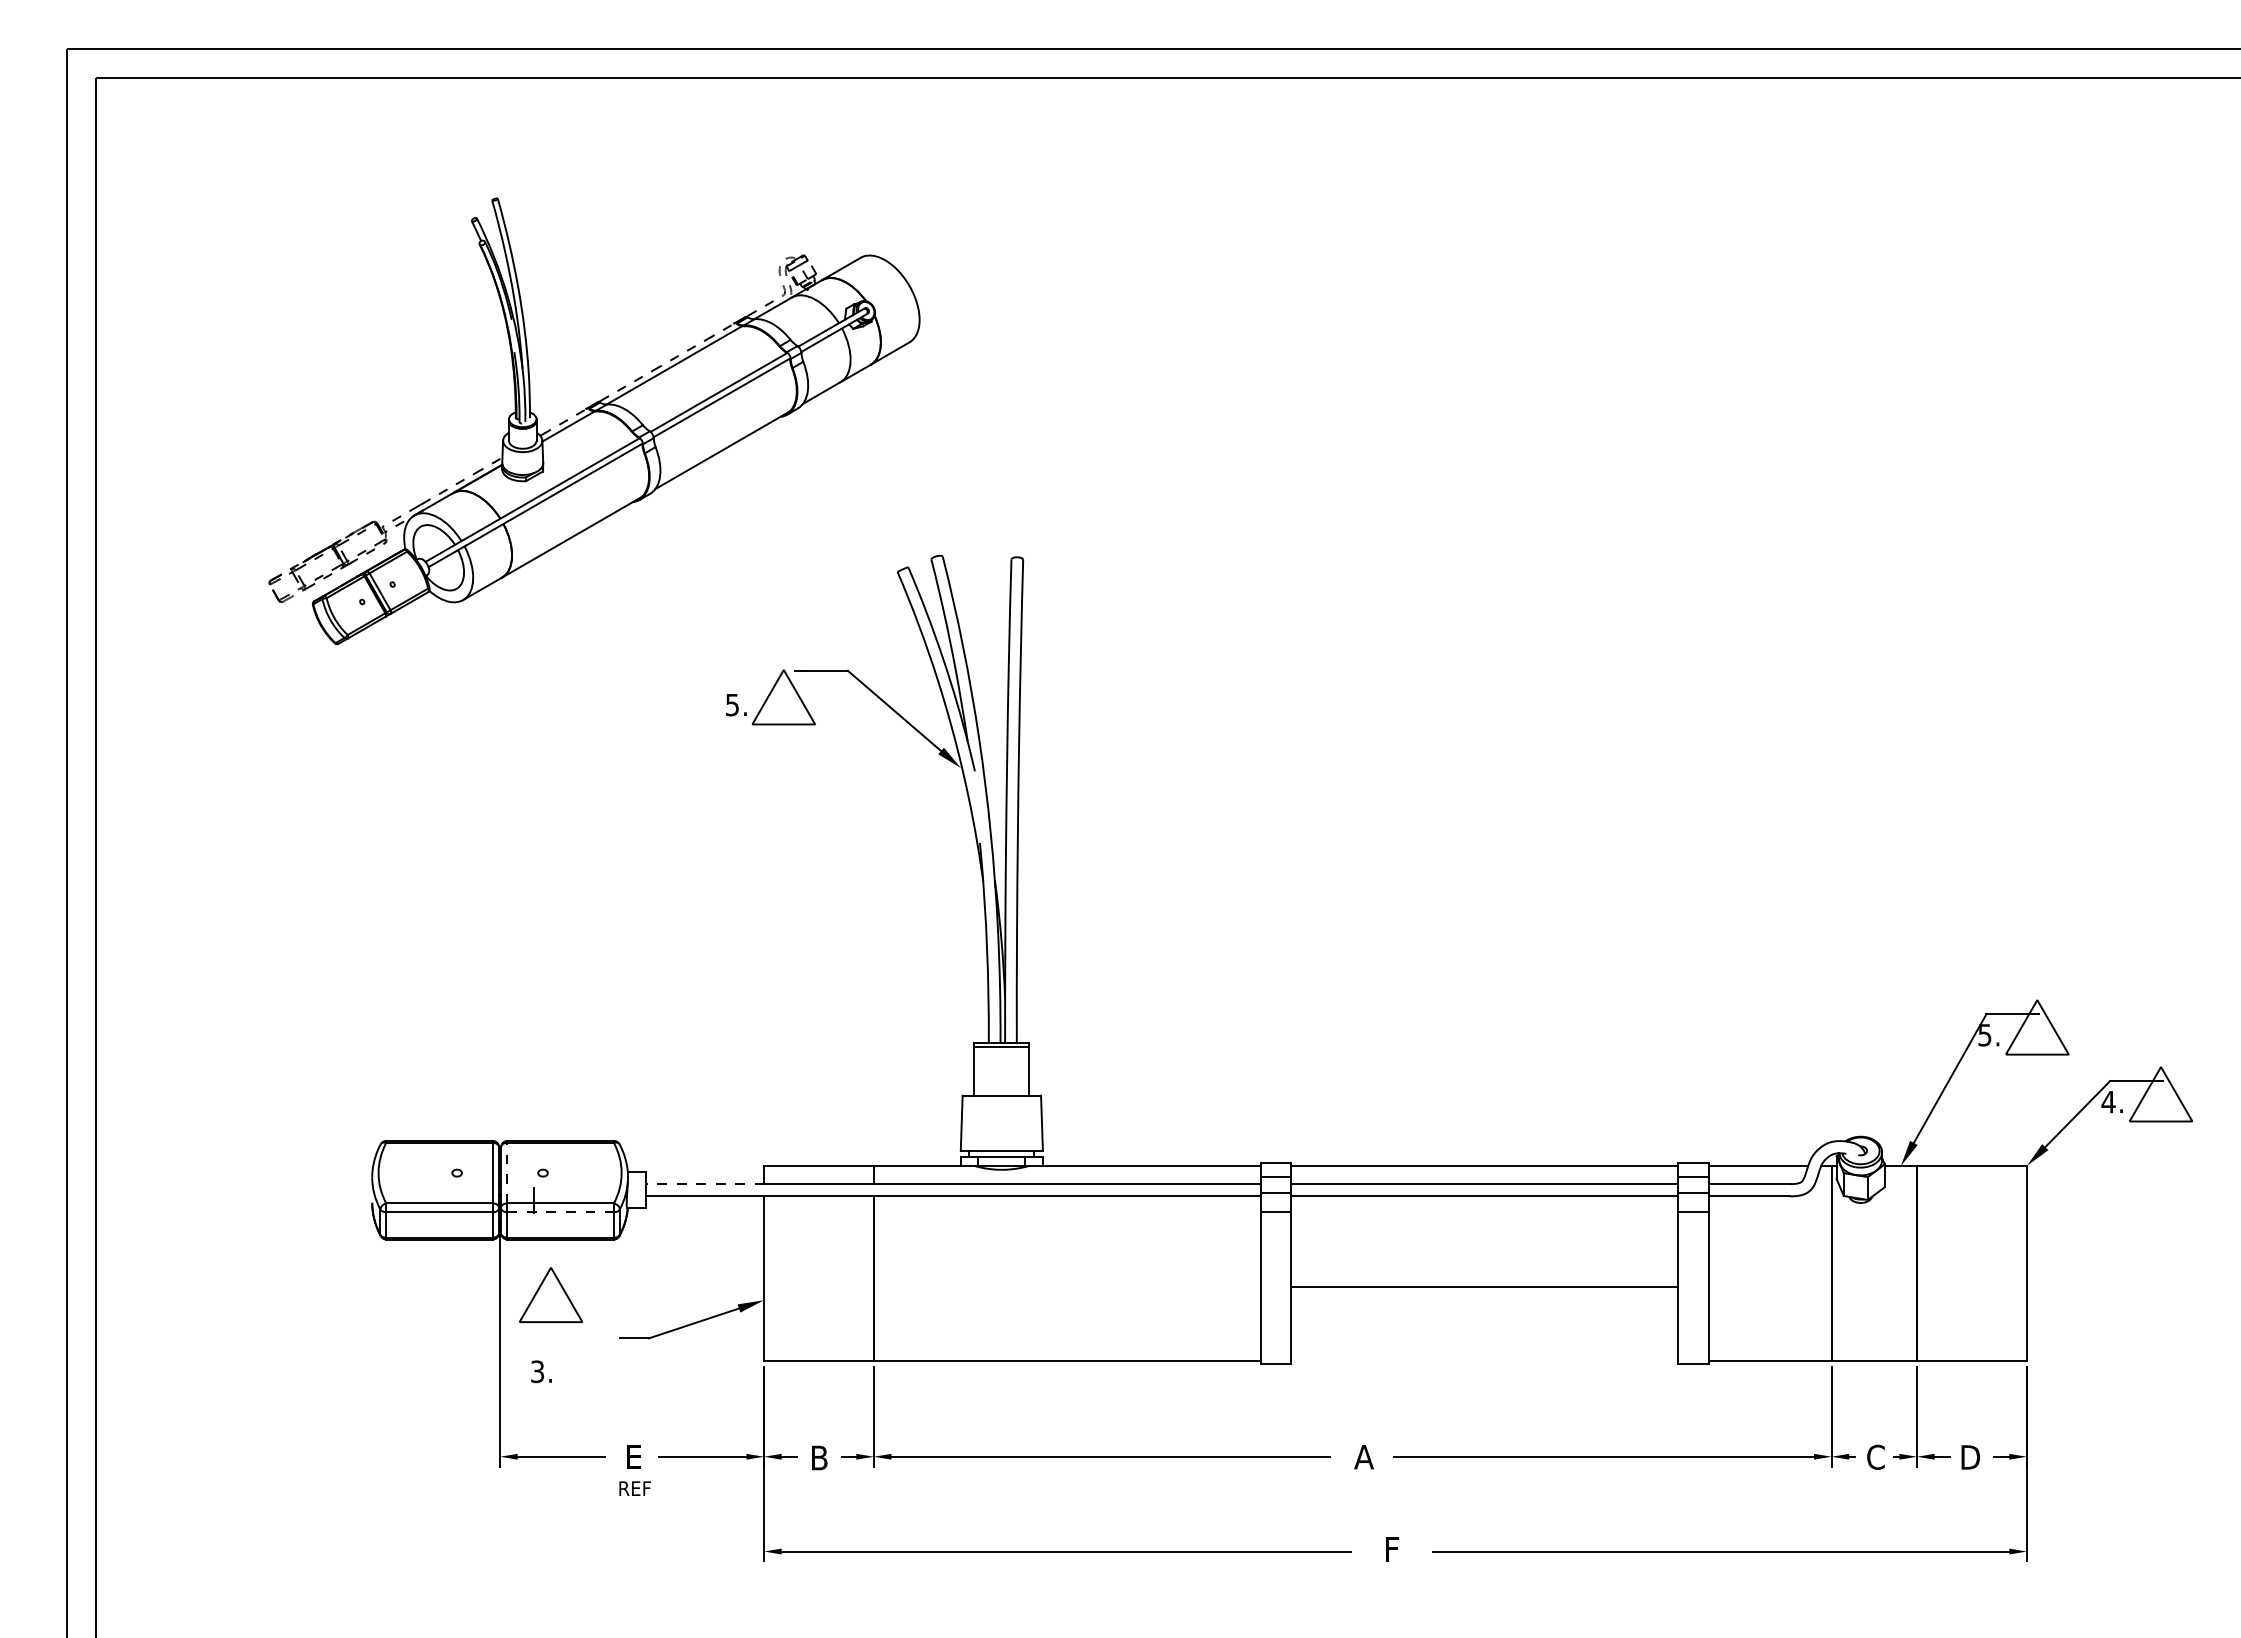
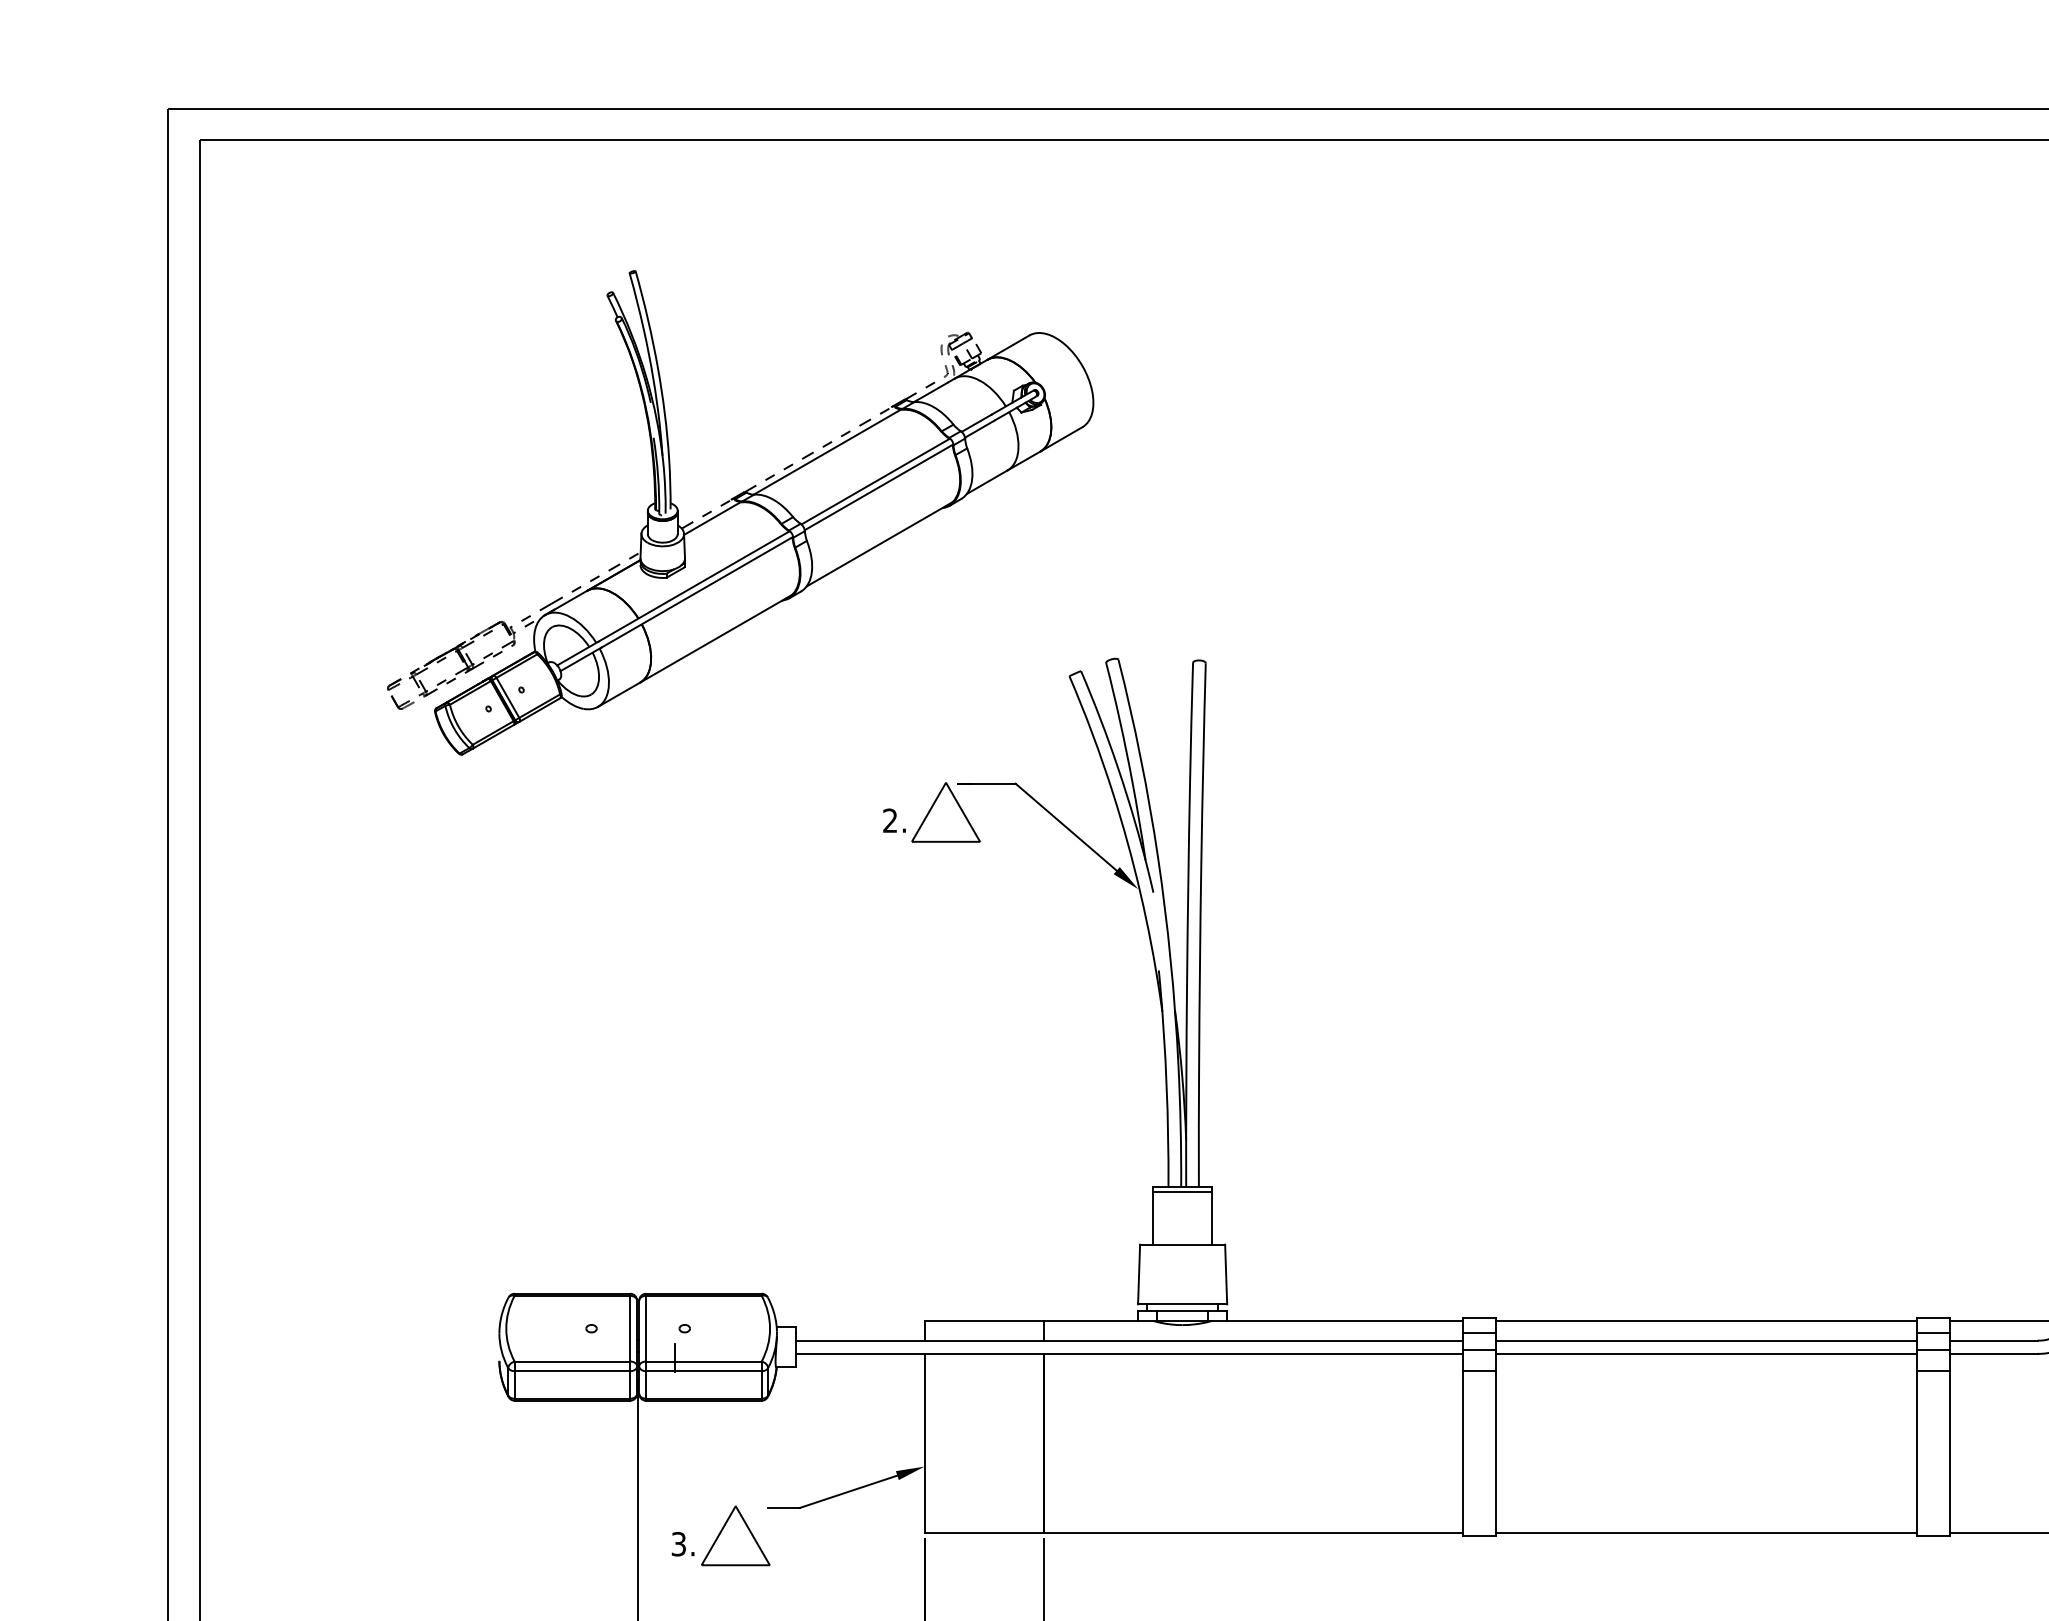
text: (732, 704) -> (890, 820), 5. -> 2.
line: (507, 1172) -> (646, 1328), dashed -> solid
line: (705, 1184) -> (861, 1341), dashed -> solid
line: (561, 1212) -> (704, 1371), dashed -> solid
line: (1484, 1287) -> (1706, 1533), moved
part: (551, 1294) -> (736, 1535), moved

